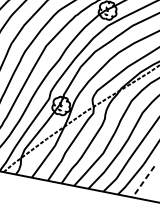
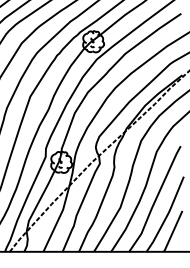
line: (142, 182) -> (172, 232), dashed -> solid

